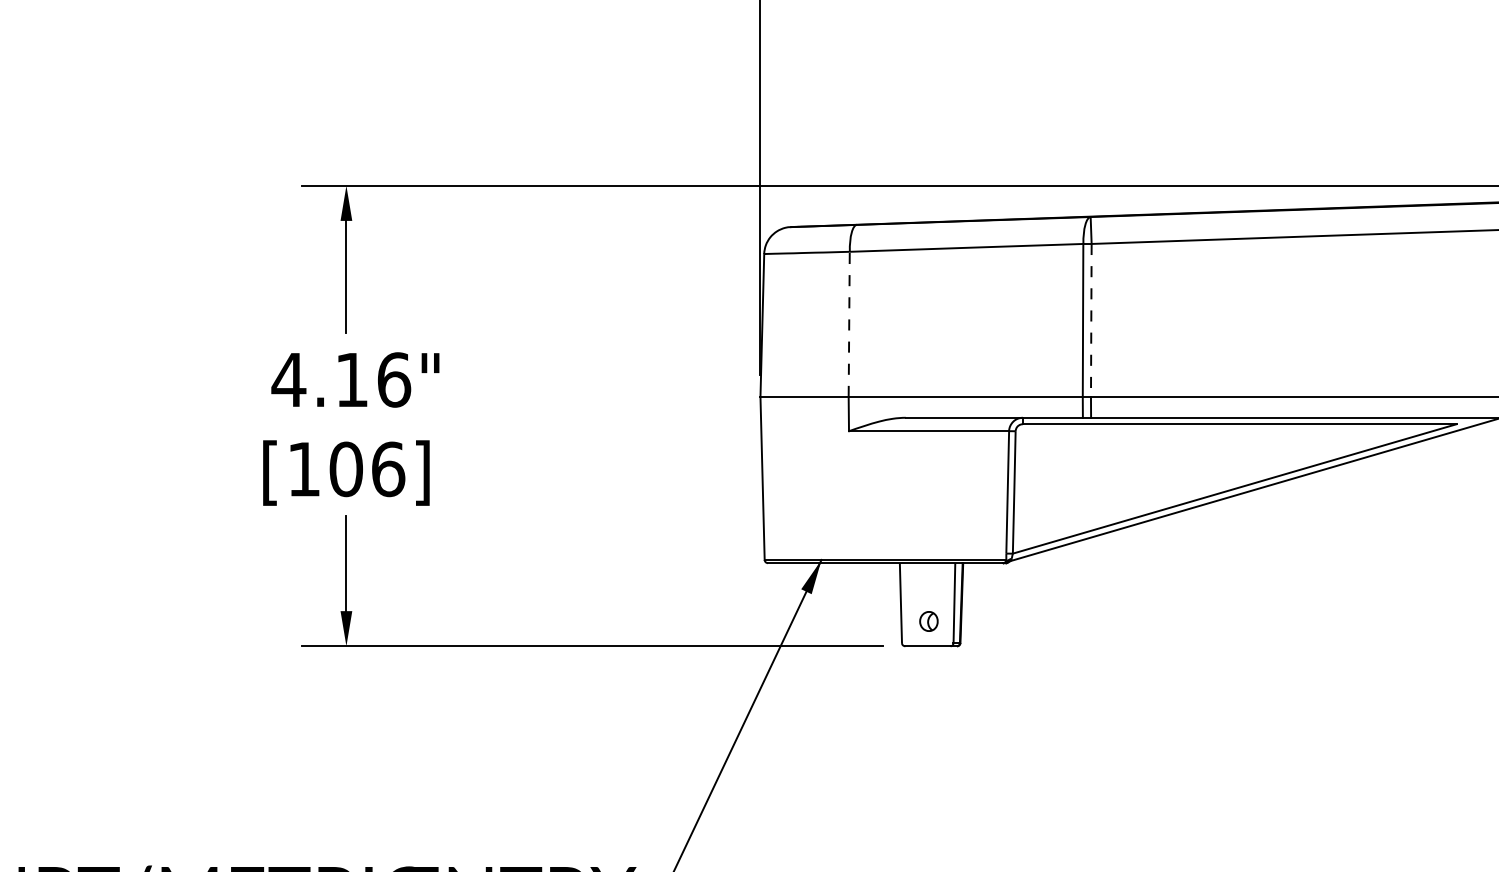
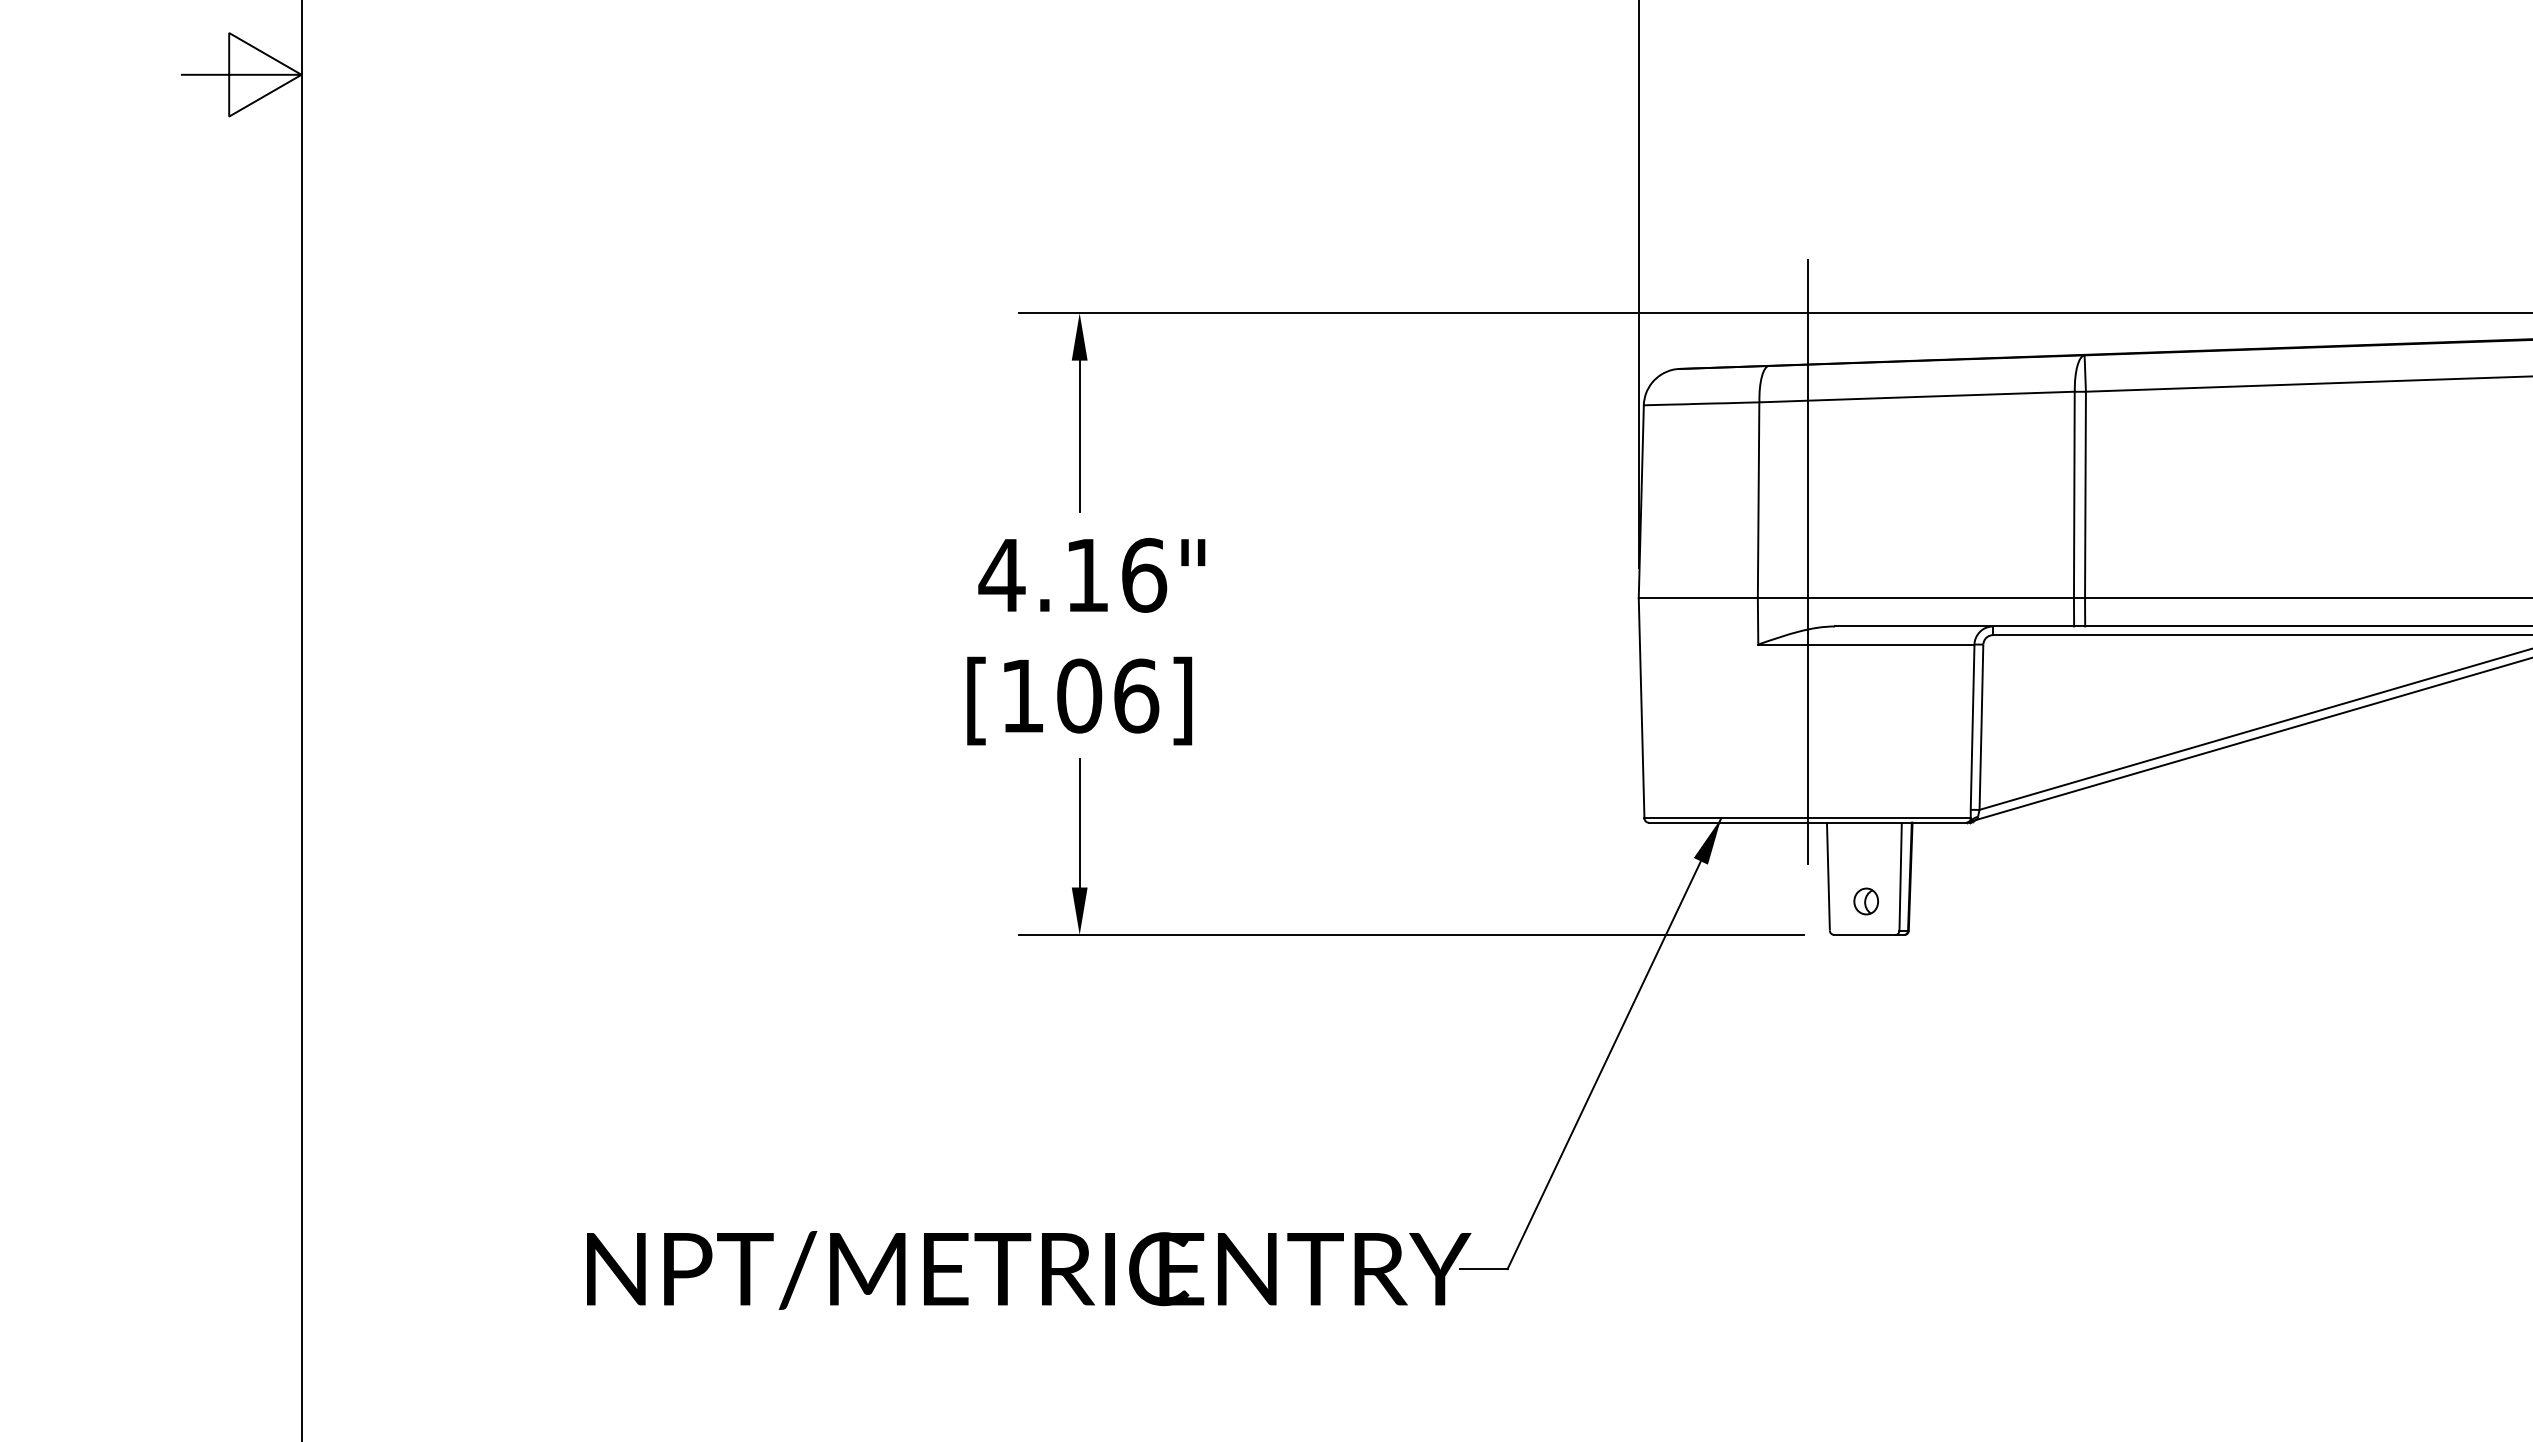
line: (1091, 320) -> (2085, 495), dashed -> solid
line: (849, 324) -> (1758, 500), dashed -> solid
line: (886, 369) -> (1808, 561), added

